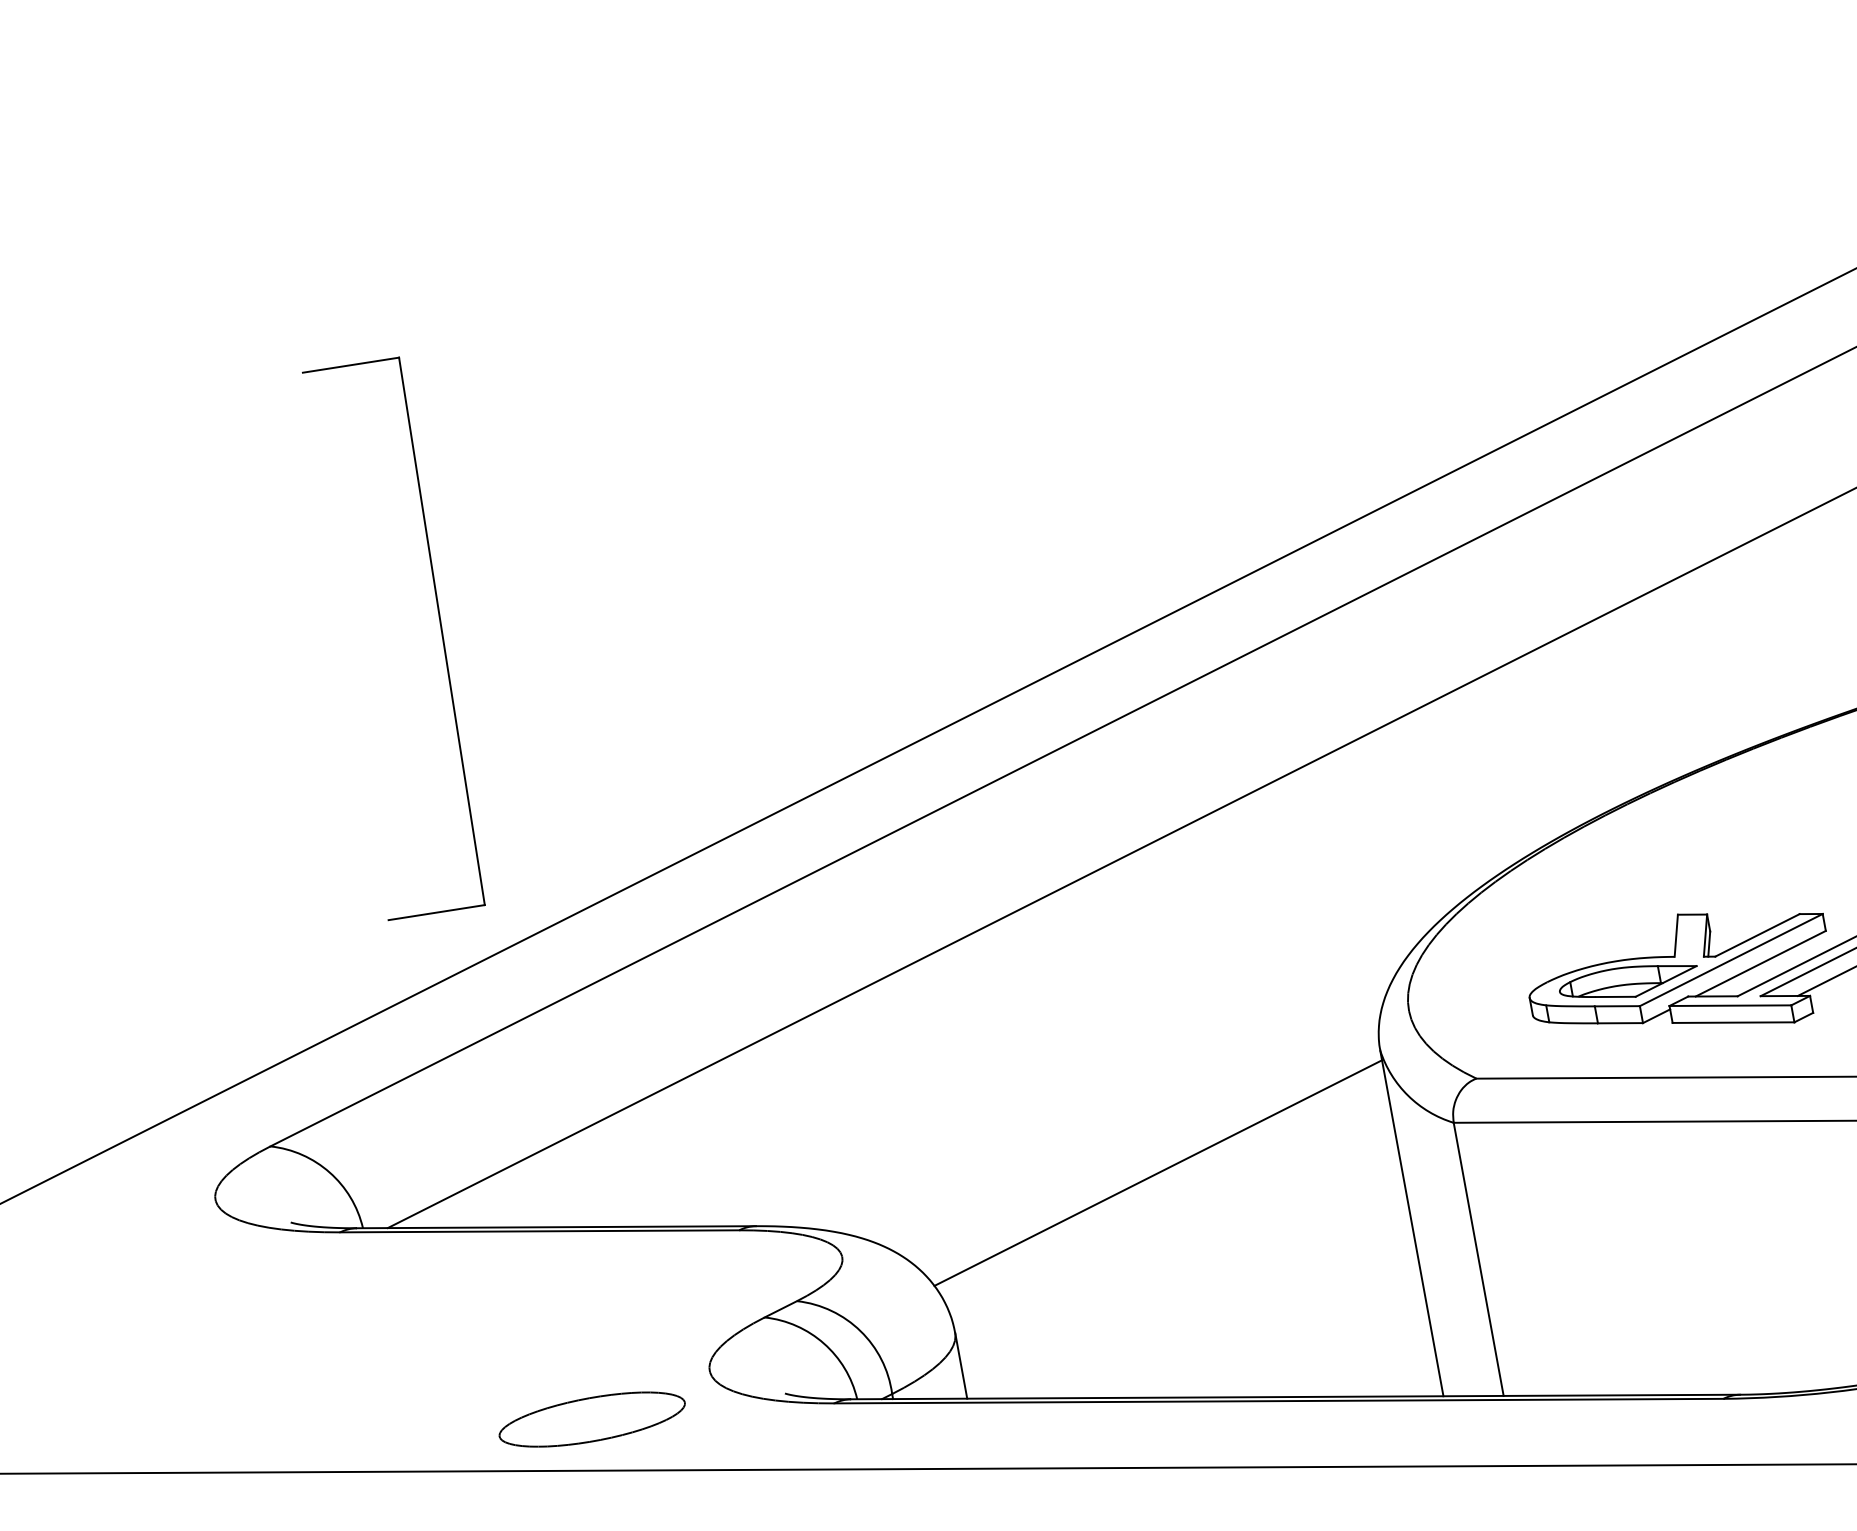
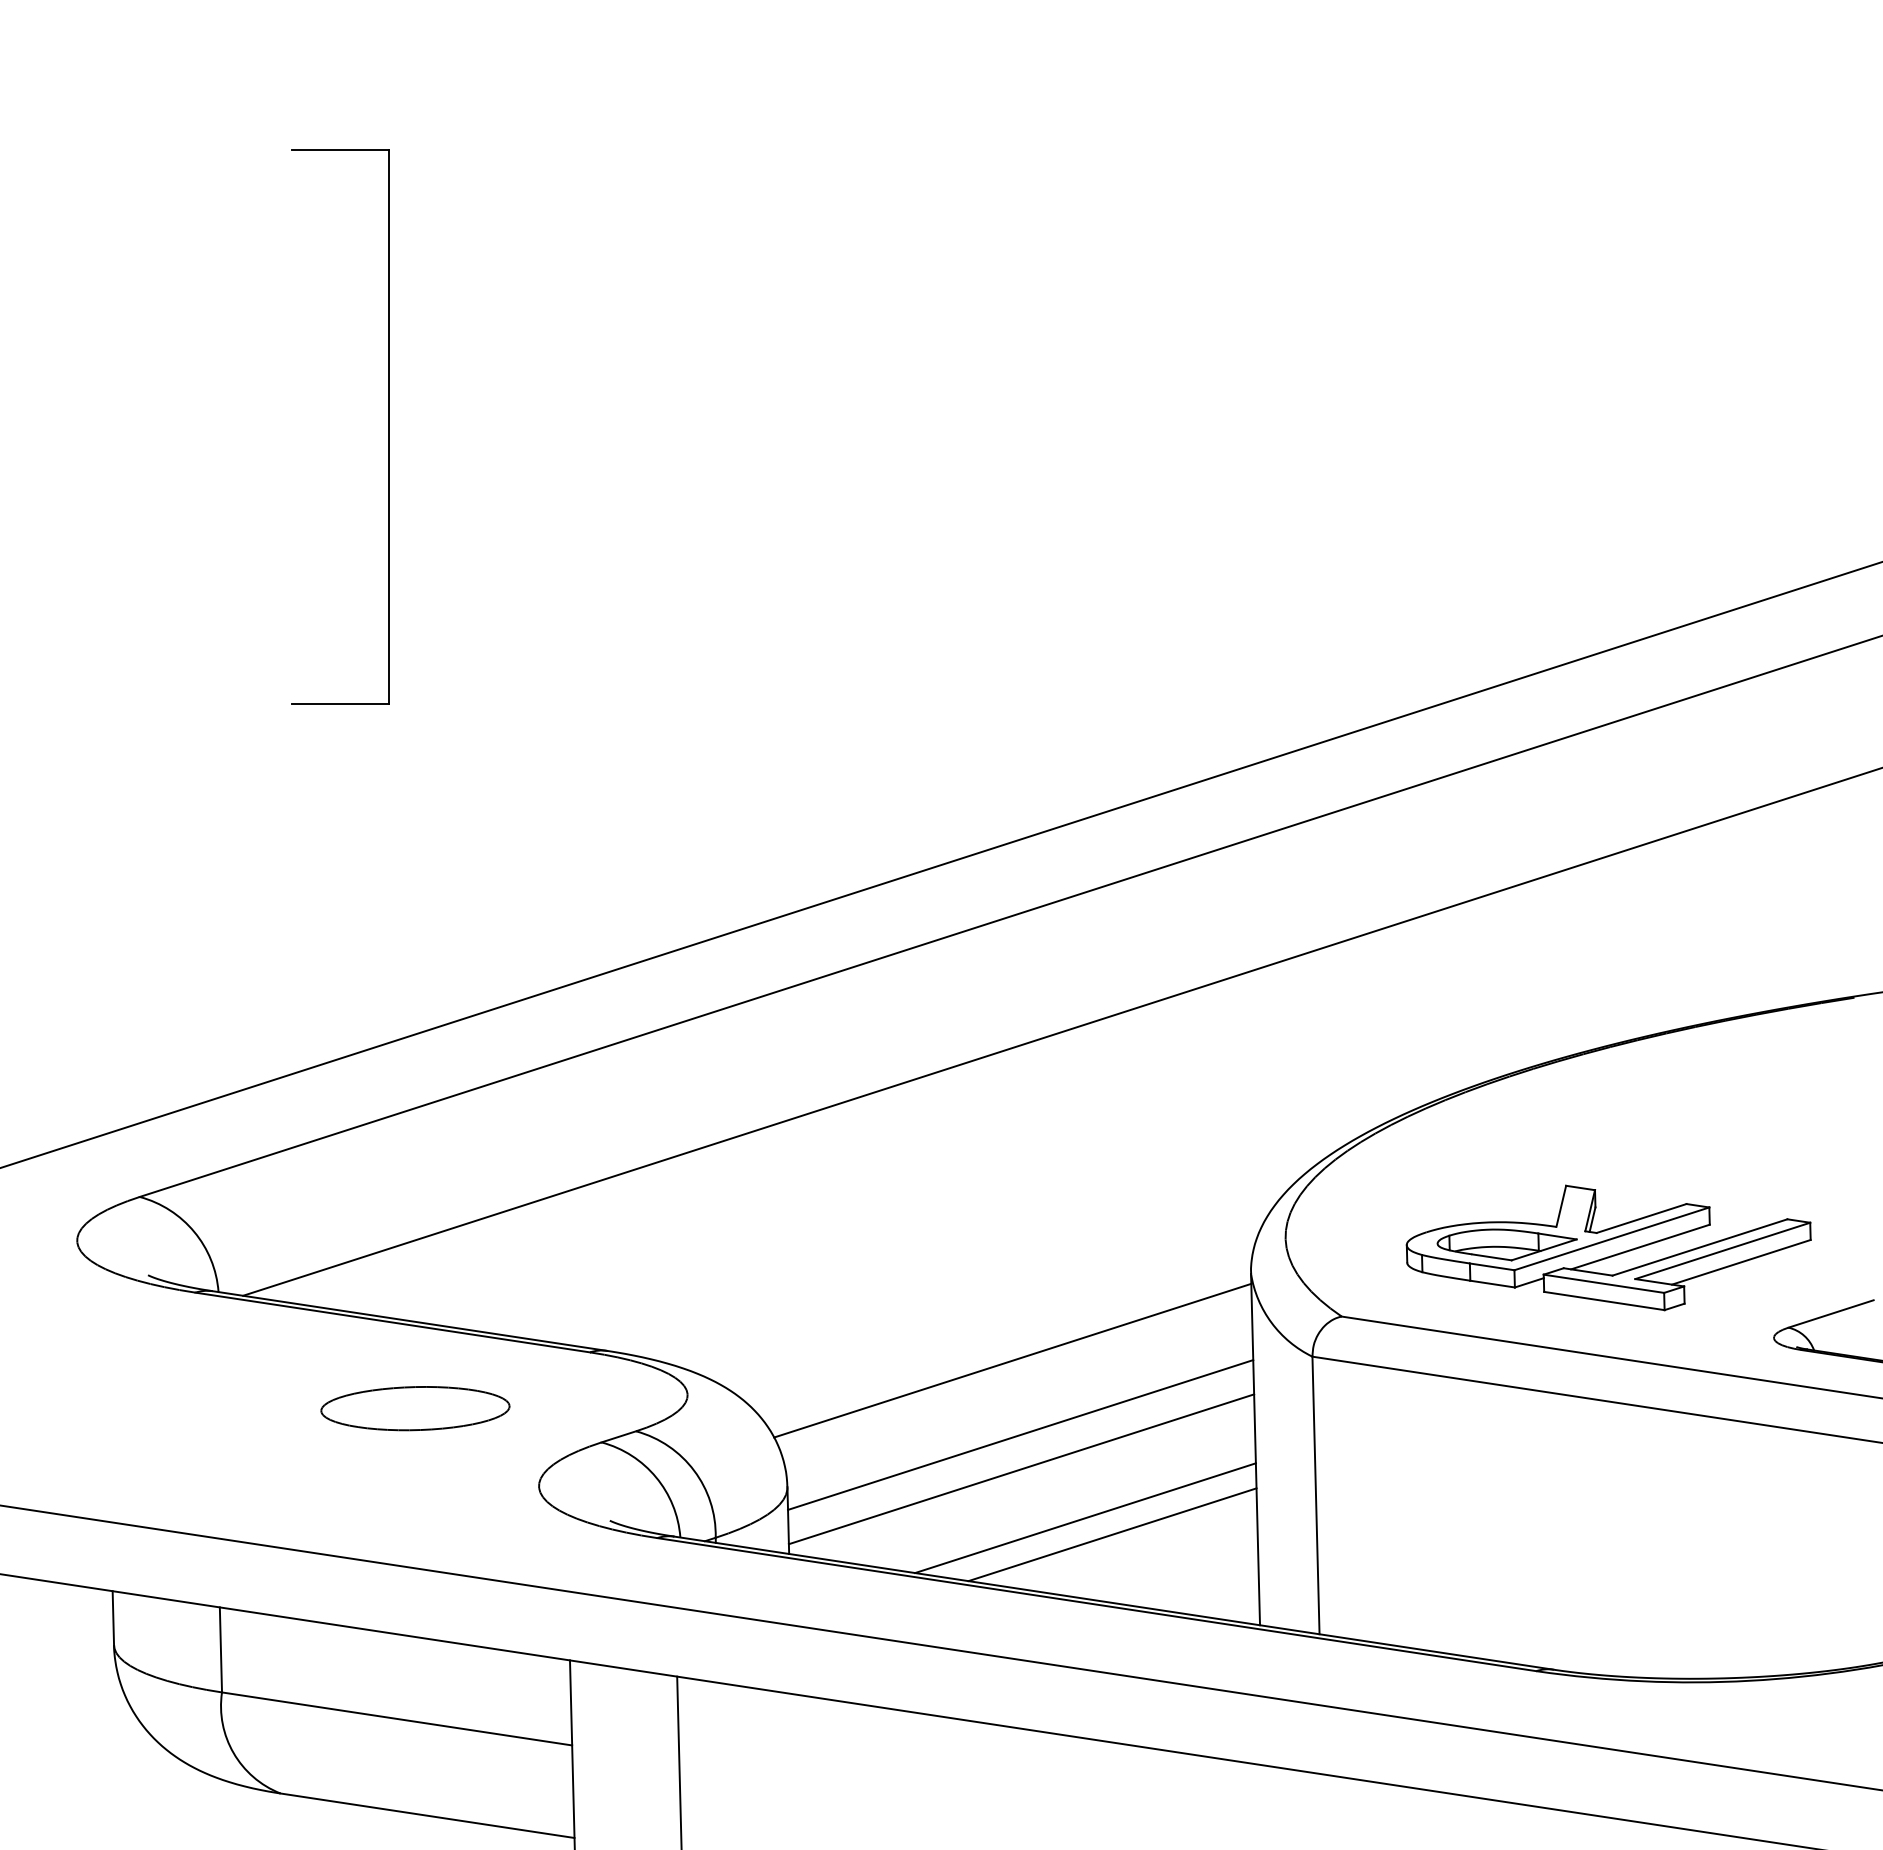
part: (441, 631) -> (388, 426), moved
line: (1177, 1244) -> (1020, 1434), added
line: (1183, 1279) -> (1021, 1469), added
line: (1254, 1317) -> (1085, 1518), added
line: (1283, 1329) -> (1112, 1534), added
part: (592, 1419) -> (415, 1408), moved

